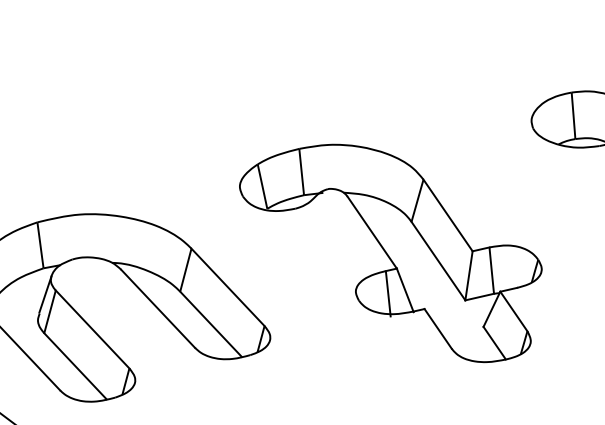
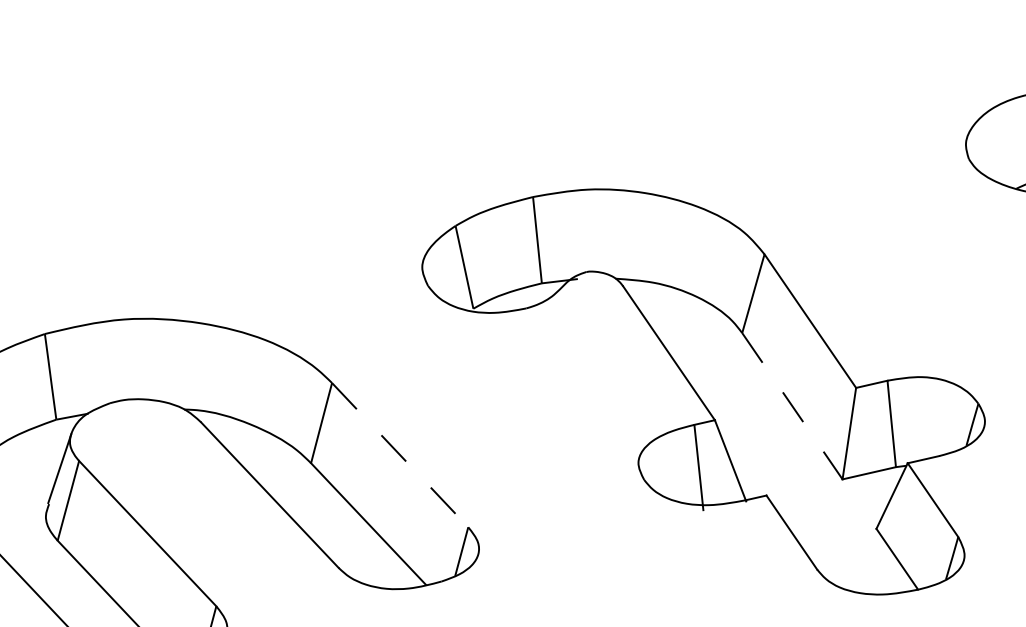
line: (438, 261) -> (792, 406), solid -> dashed
line: (228, 287) -> (401, 455), solid -> dashed

